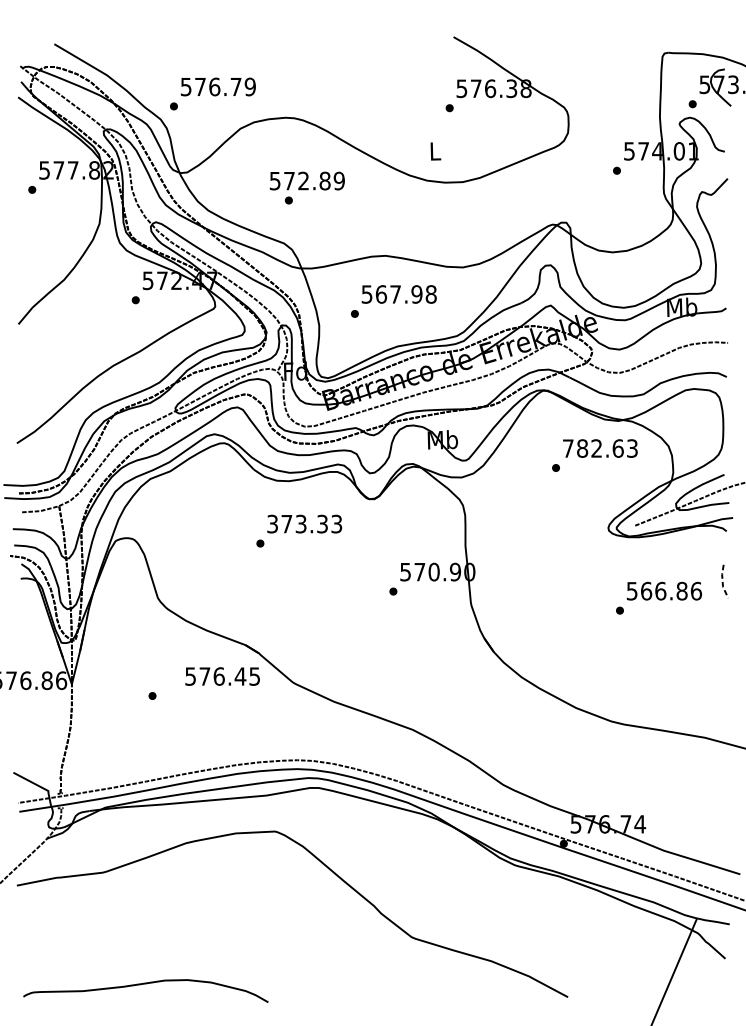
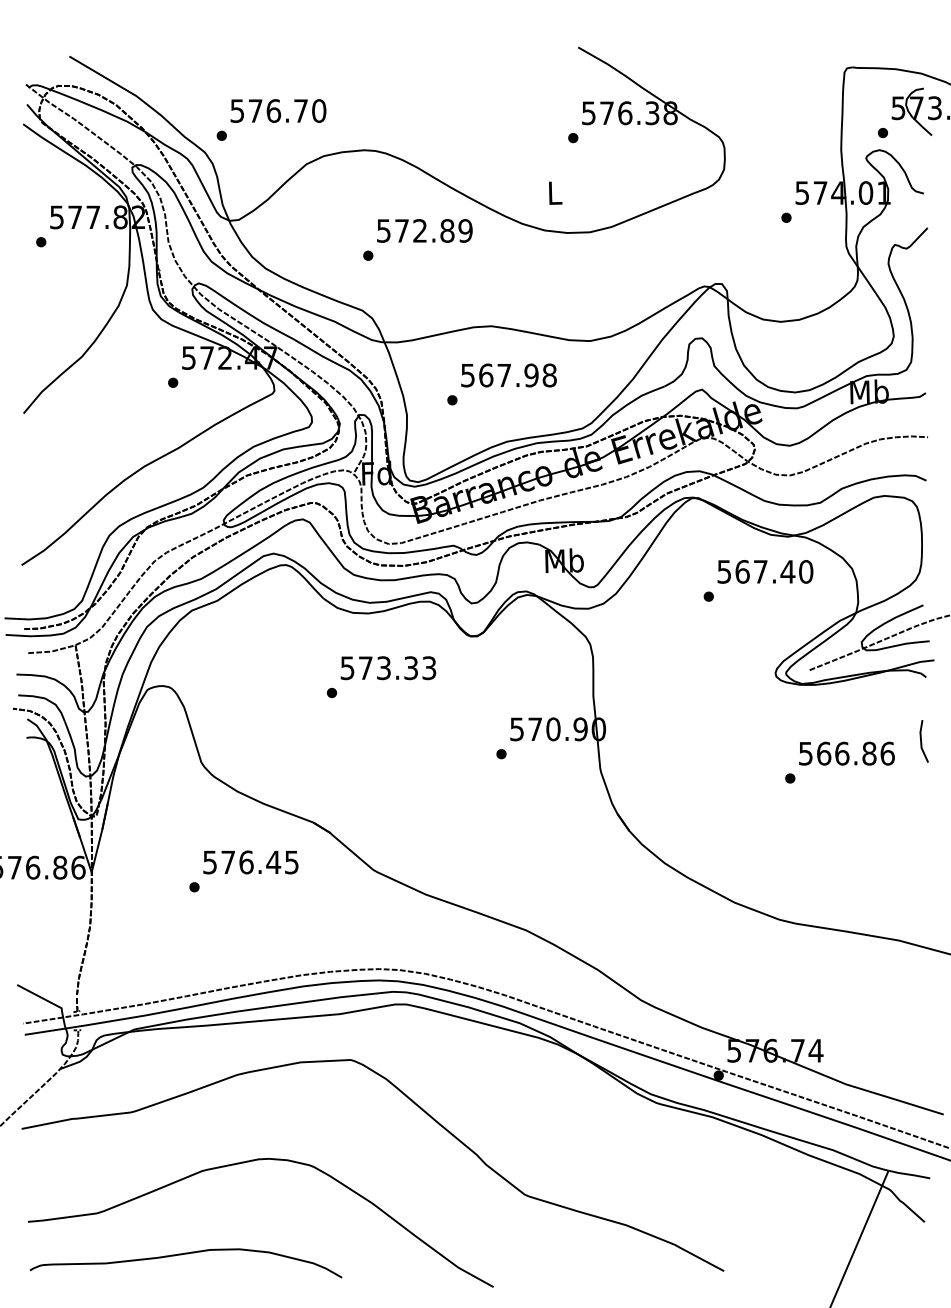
text: (250, 86) -> (319, 110), 576.79 -> 576.70
text: (307, 180) -> (424, 230), moved
text: (600, 448) -> (765, 571), 782.63 -> 567.40
text: (272, 523) -> (347, 667), 373.33 -> 573.33
line: (722, 582) -> (921, 742), dashed -> solid
text: (222, 676) -> (250, 862), moved
curve: (195, 911) -> (249, 1162), added

